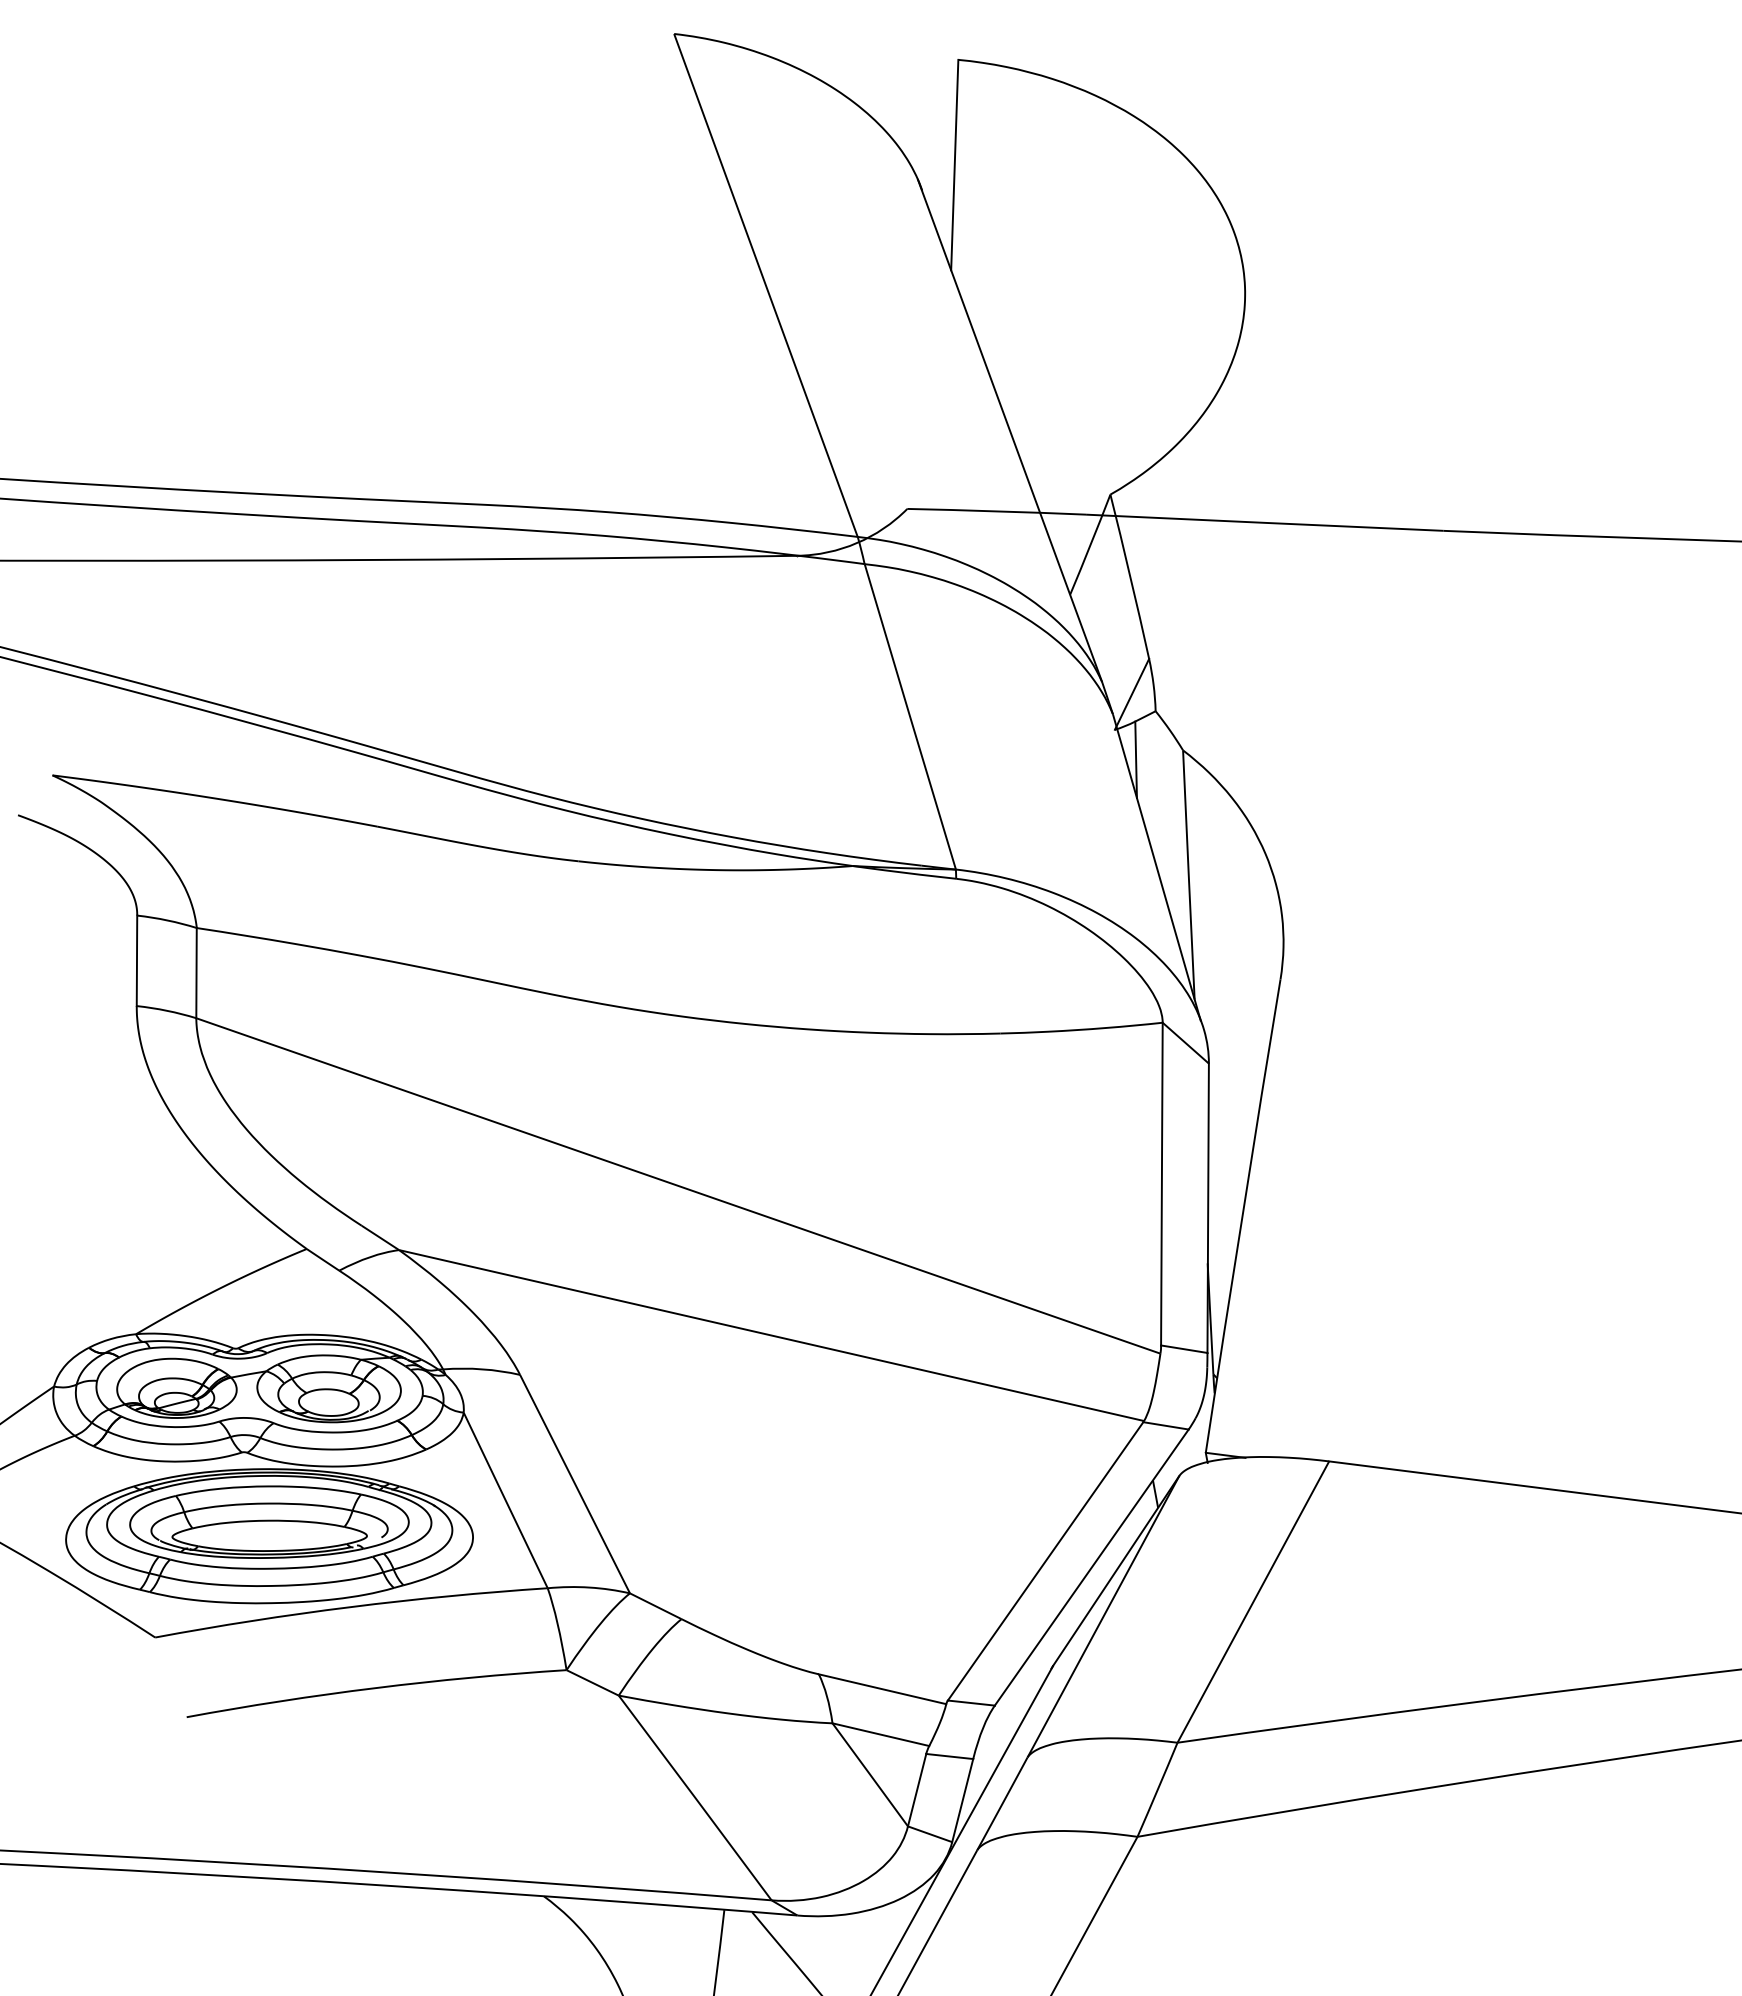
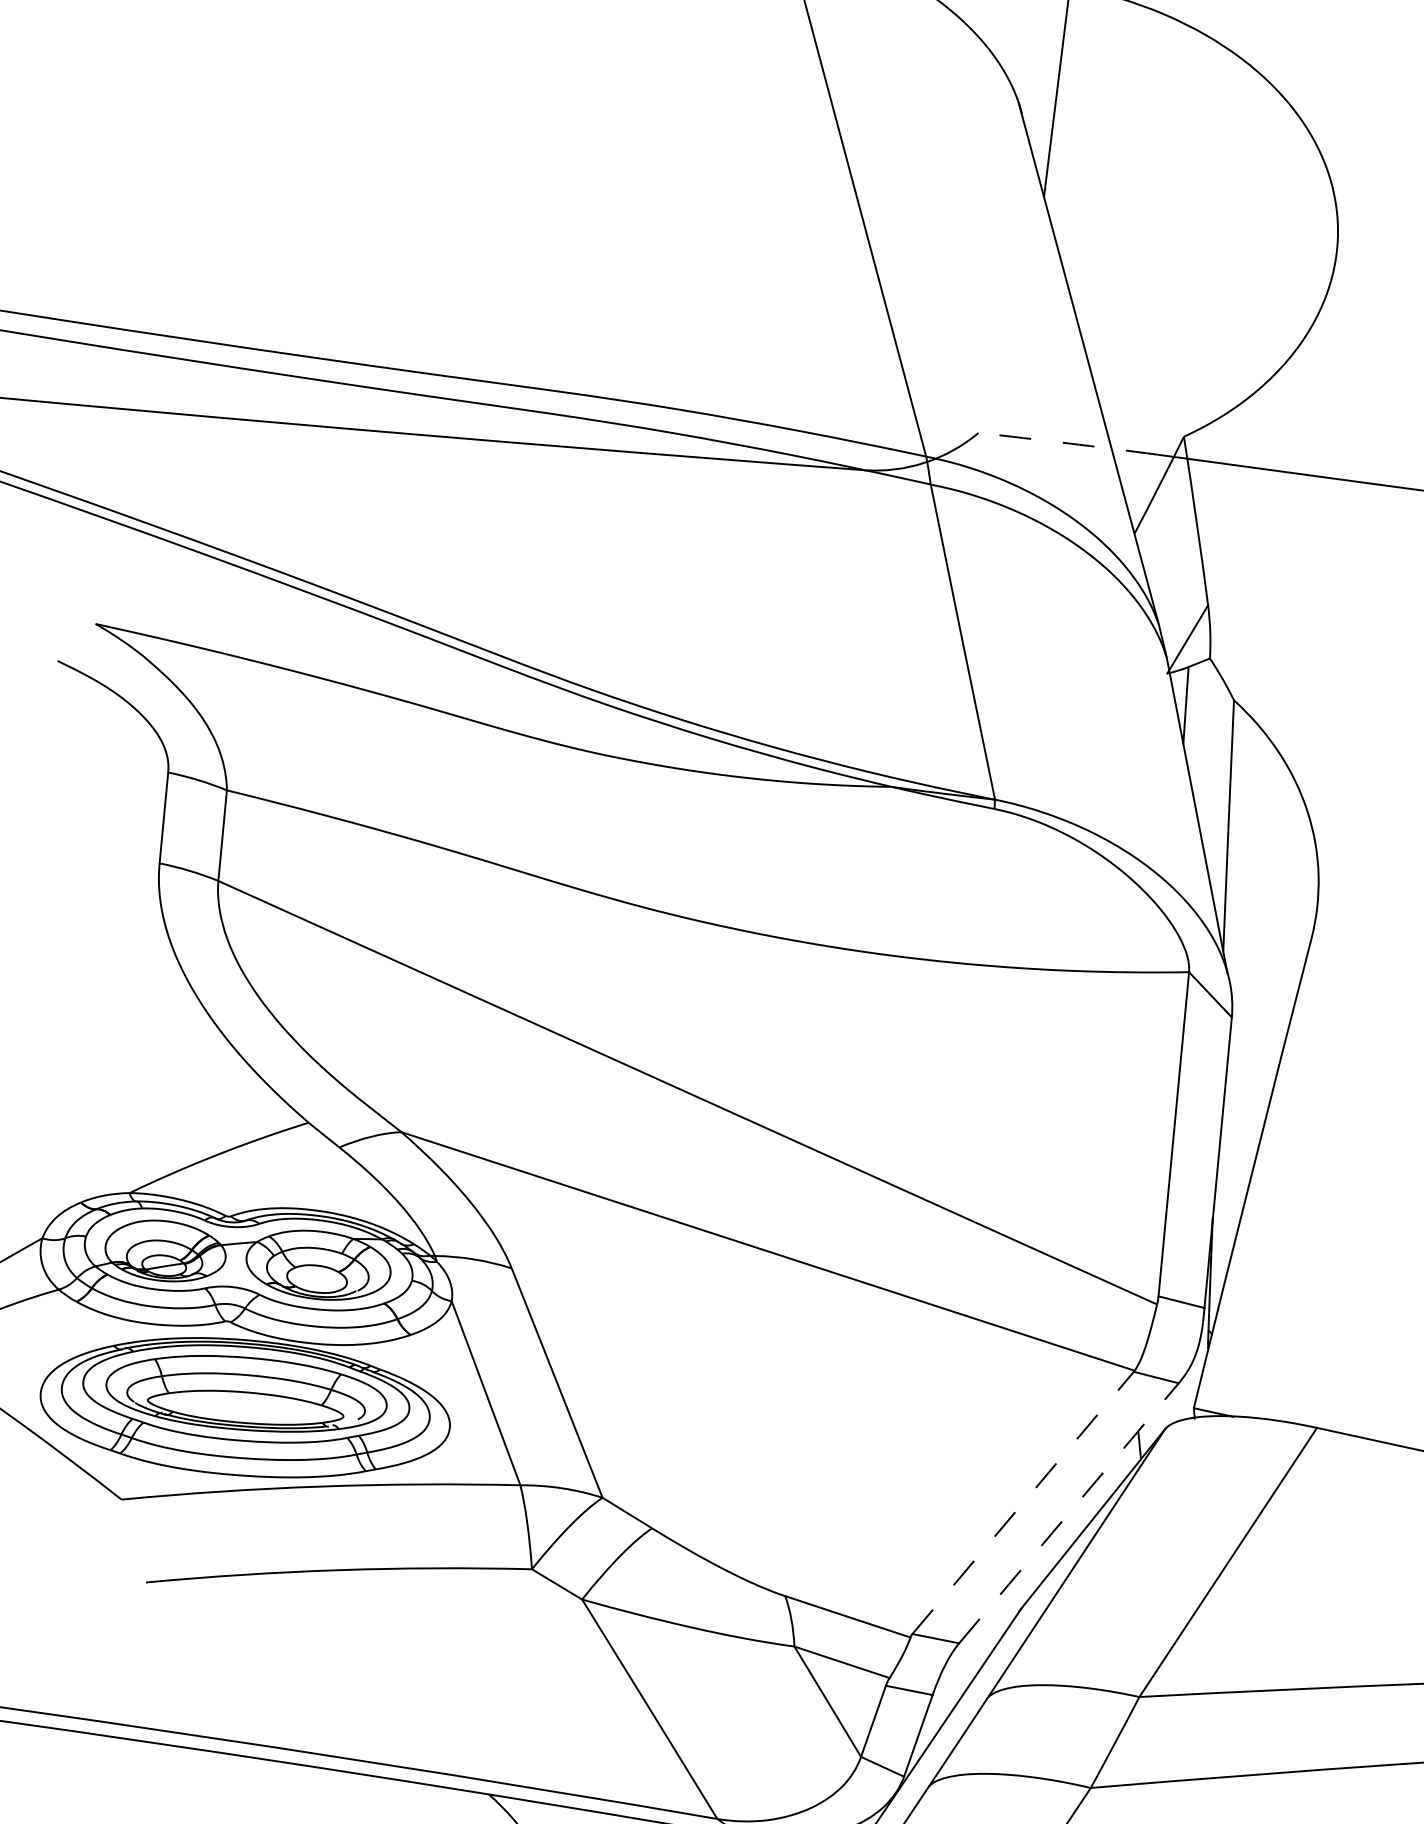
arc: (996, 511) -> (1067, 443), solid -> dashed
line: (1045, 1560) -> (1023, 1502), solid -> dashed
line: (1091, 1567) -> (1068, 1513), solid -> dashed

